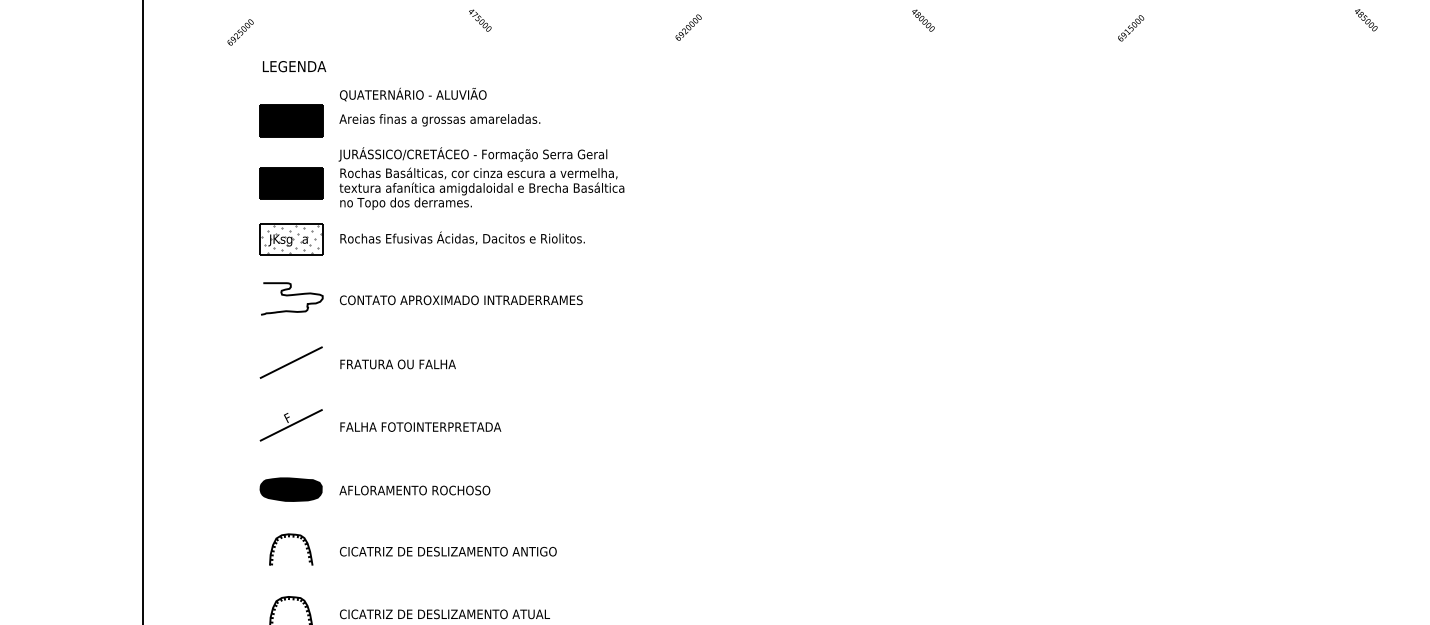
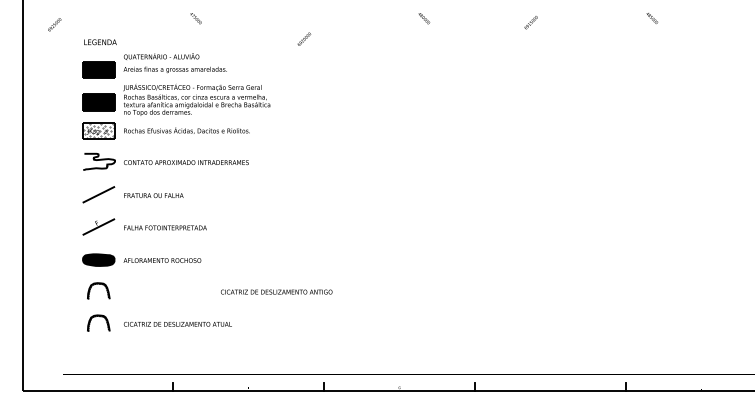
text: (688, 26) -> (304, 38), moved
text: (240, 32) -> (54, 24), moved
text: (447, 550) -> (276, 291), moved

